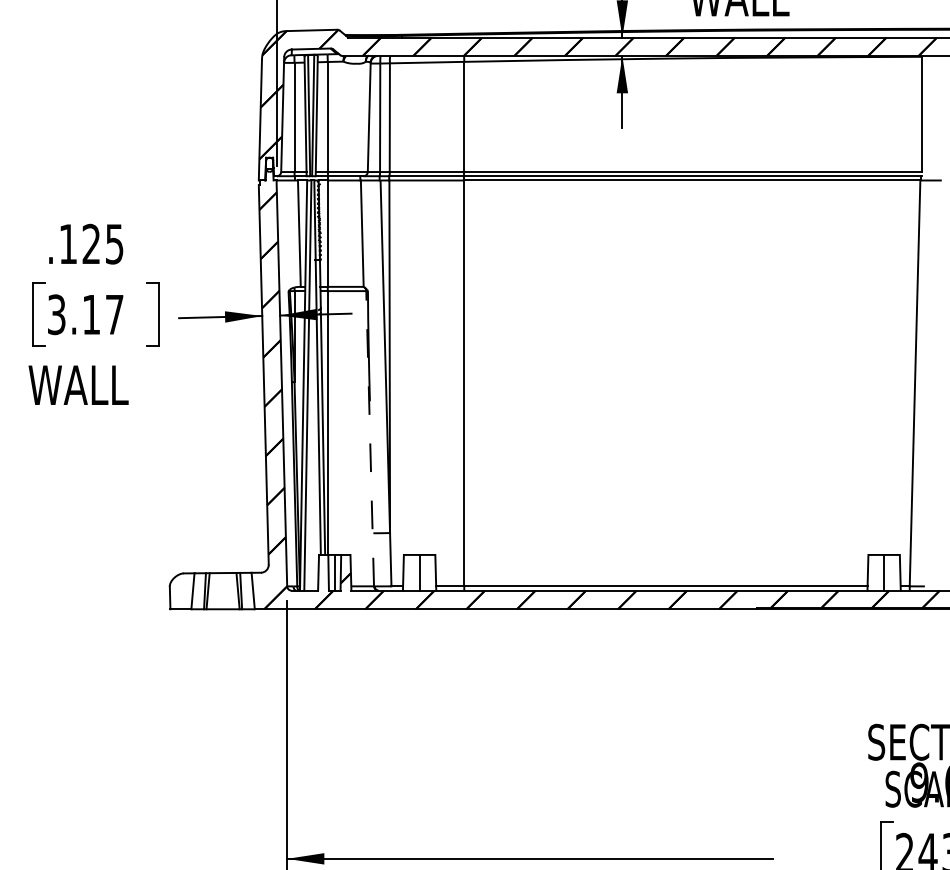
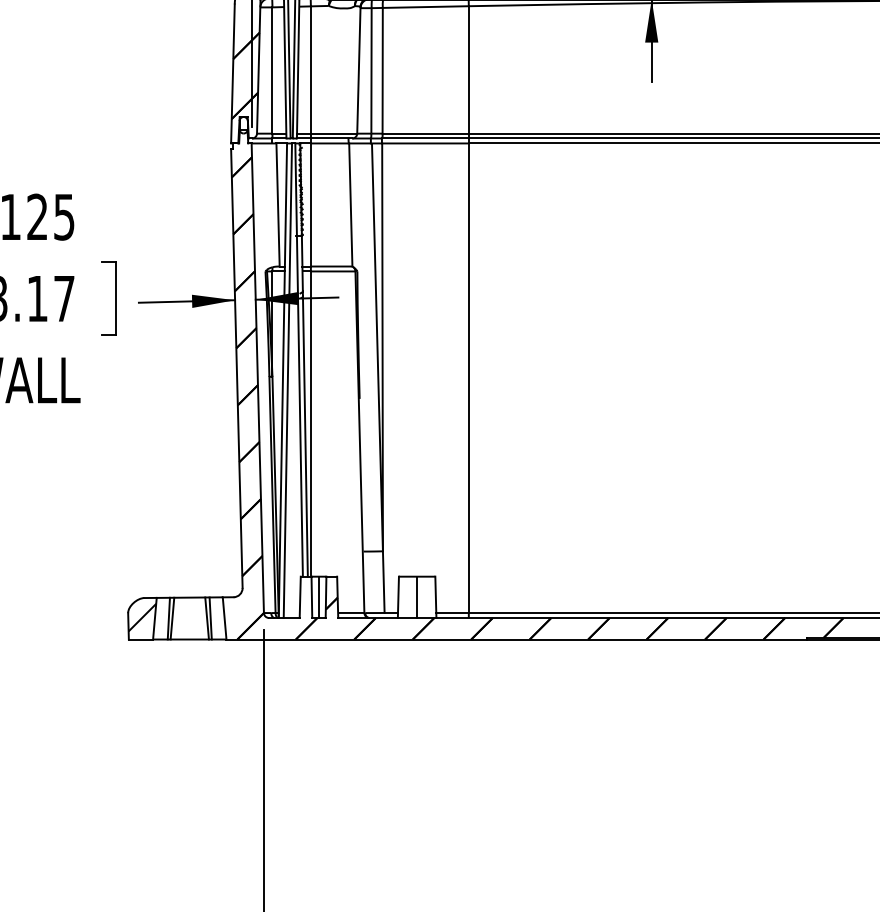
line: (370, 438) -> (360, 441), dashed -> solid
hatch: (182, 590) -> (142, 617), added

